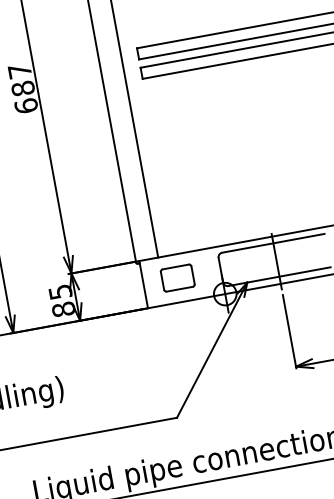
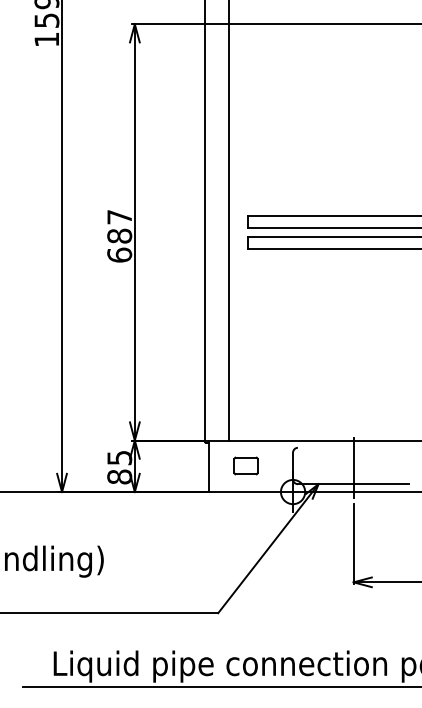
line: (273, 243) -> (353, 447), removed
part: (177, 277) -> (245, 465), size x0.7

